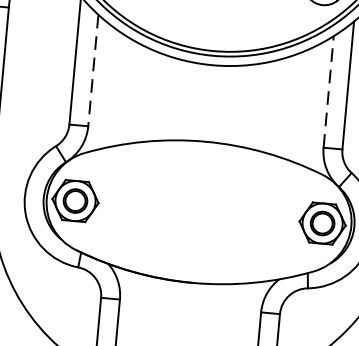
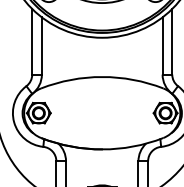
line: (92, 71) -> (41, 46), dashed -> solid
line: (328, 92) -> (162, 46), dashed -> solid

